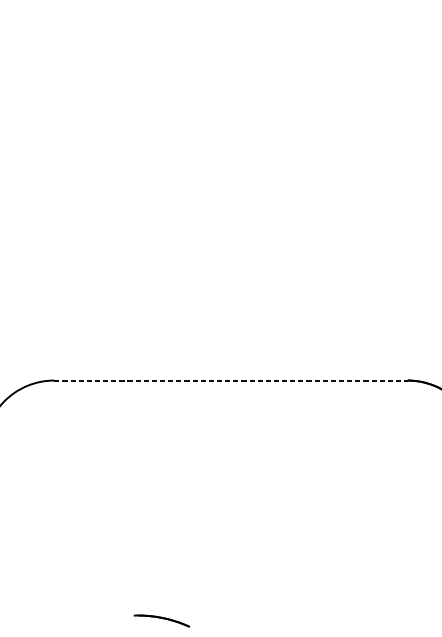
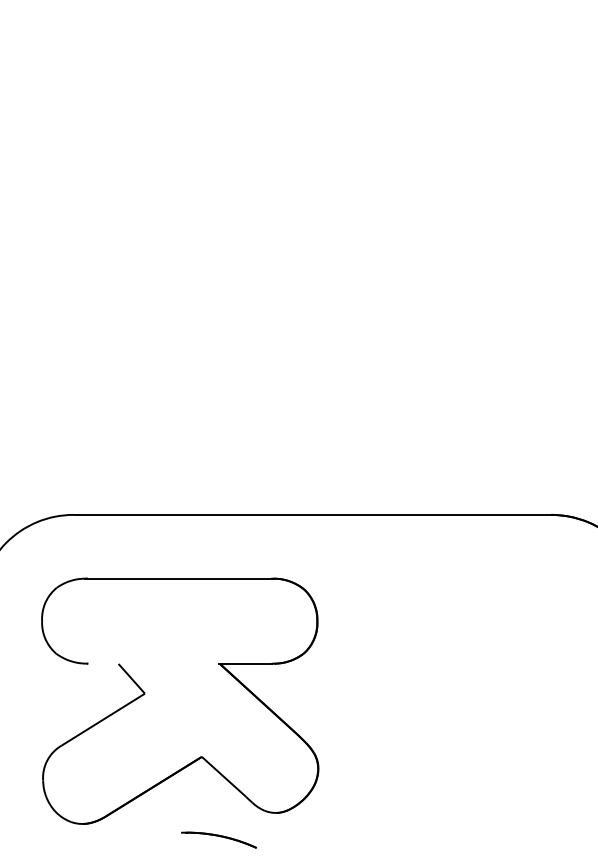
line: (231, 380) -> (313, 514), dashed -> solid
part: (107, 513) -> (145, 694), added

